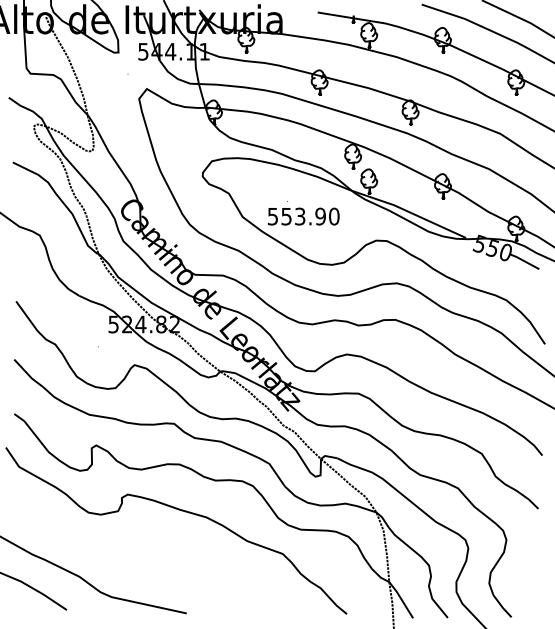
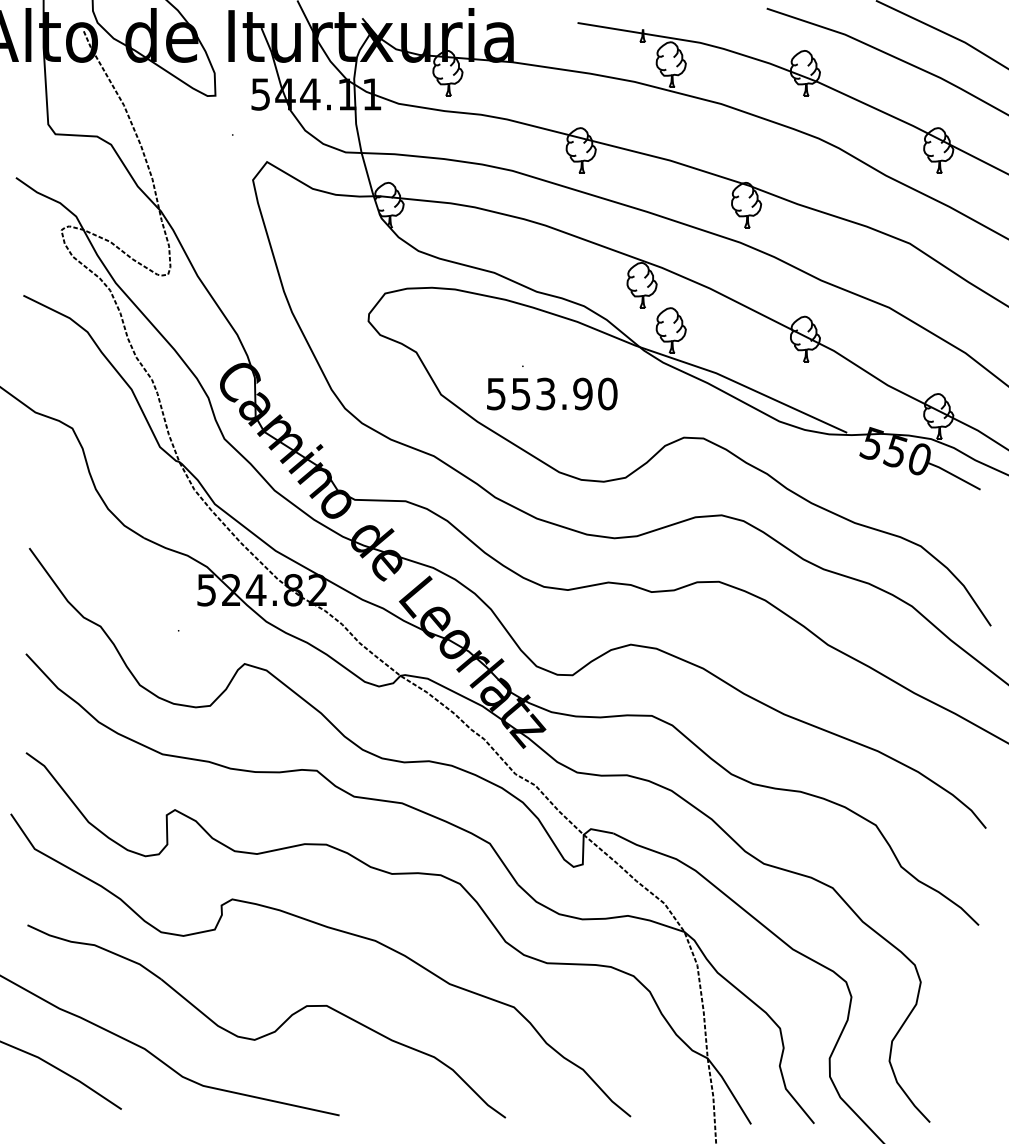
part: (147, 567) -> (268, 1031), added

